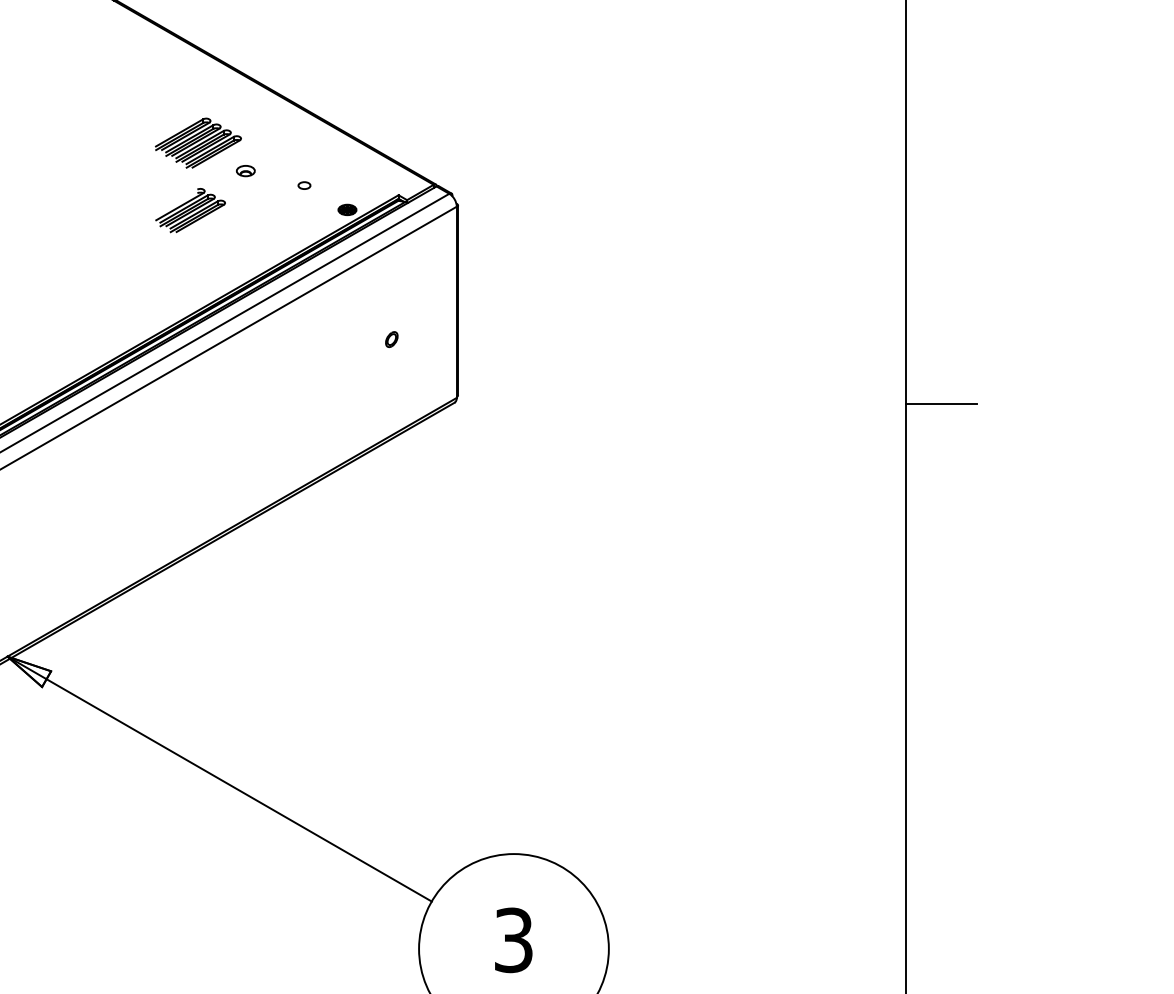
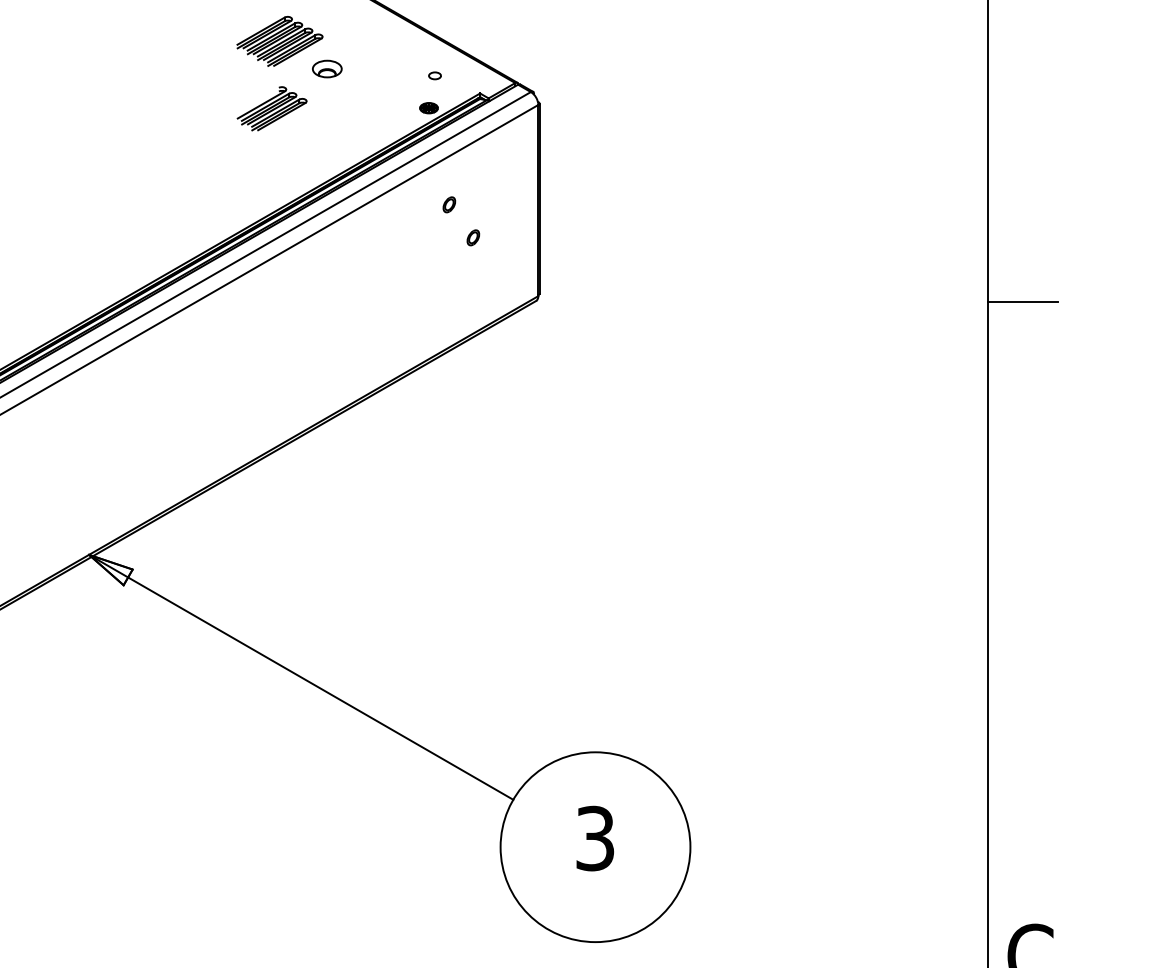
part: (245, 171) -> (327, 69), size x1.6
part: (304, 185) -> (435, 75), moved
part: (367, 306) -> (449, 204), added

